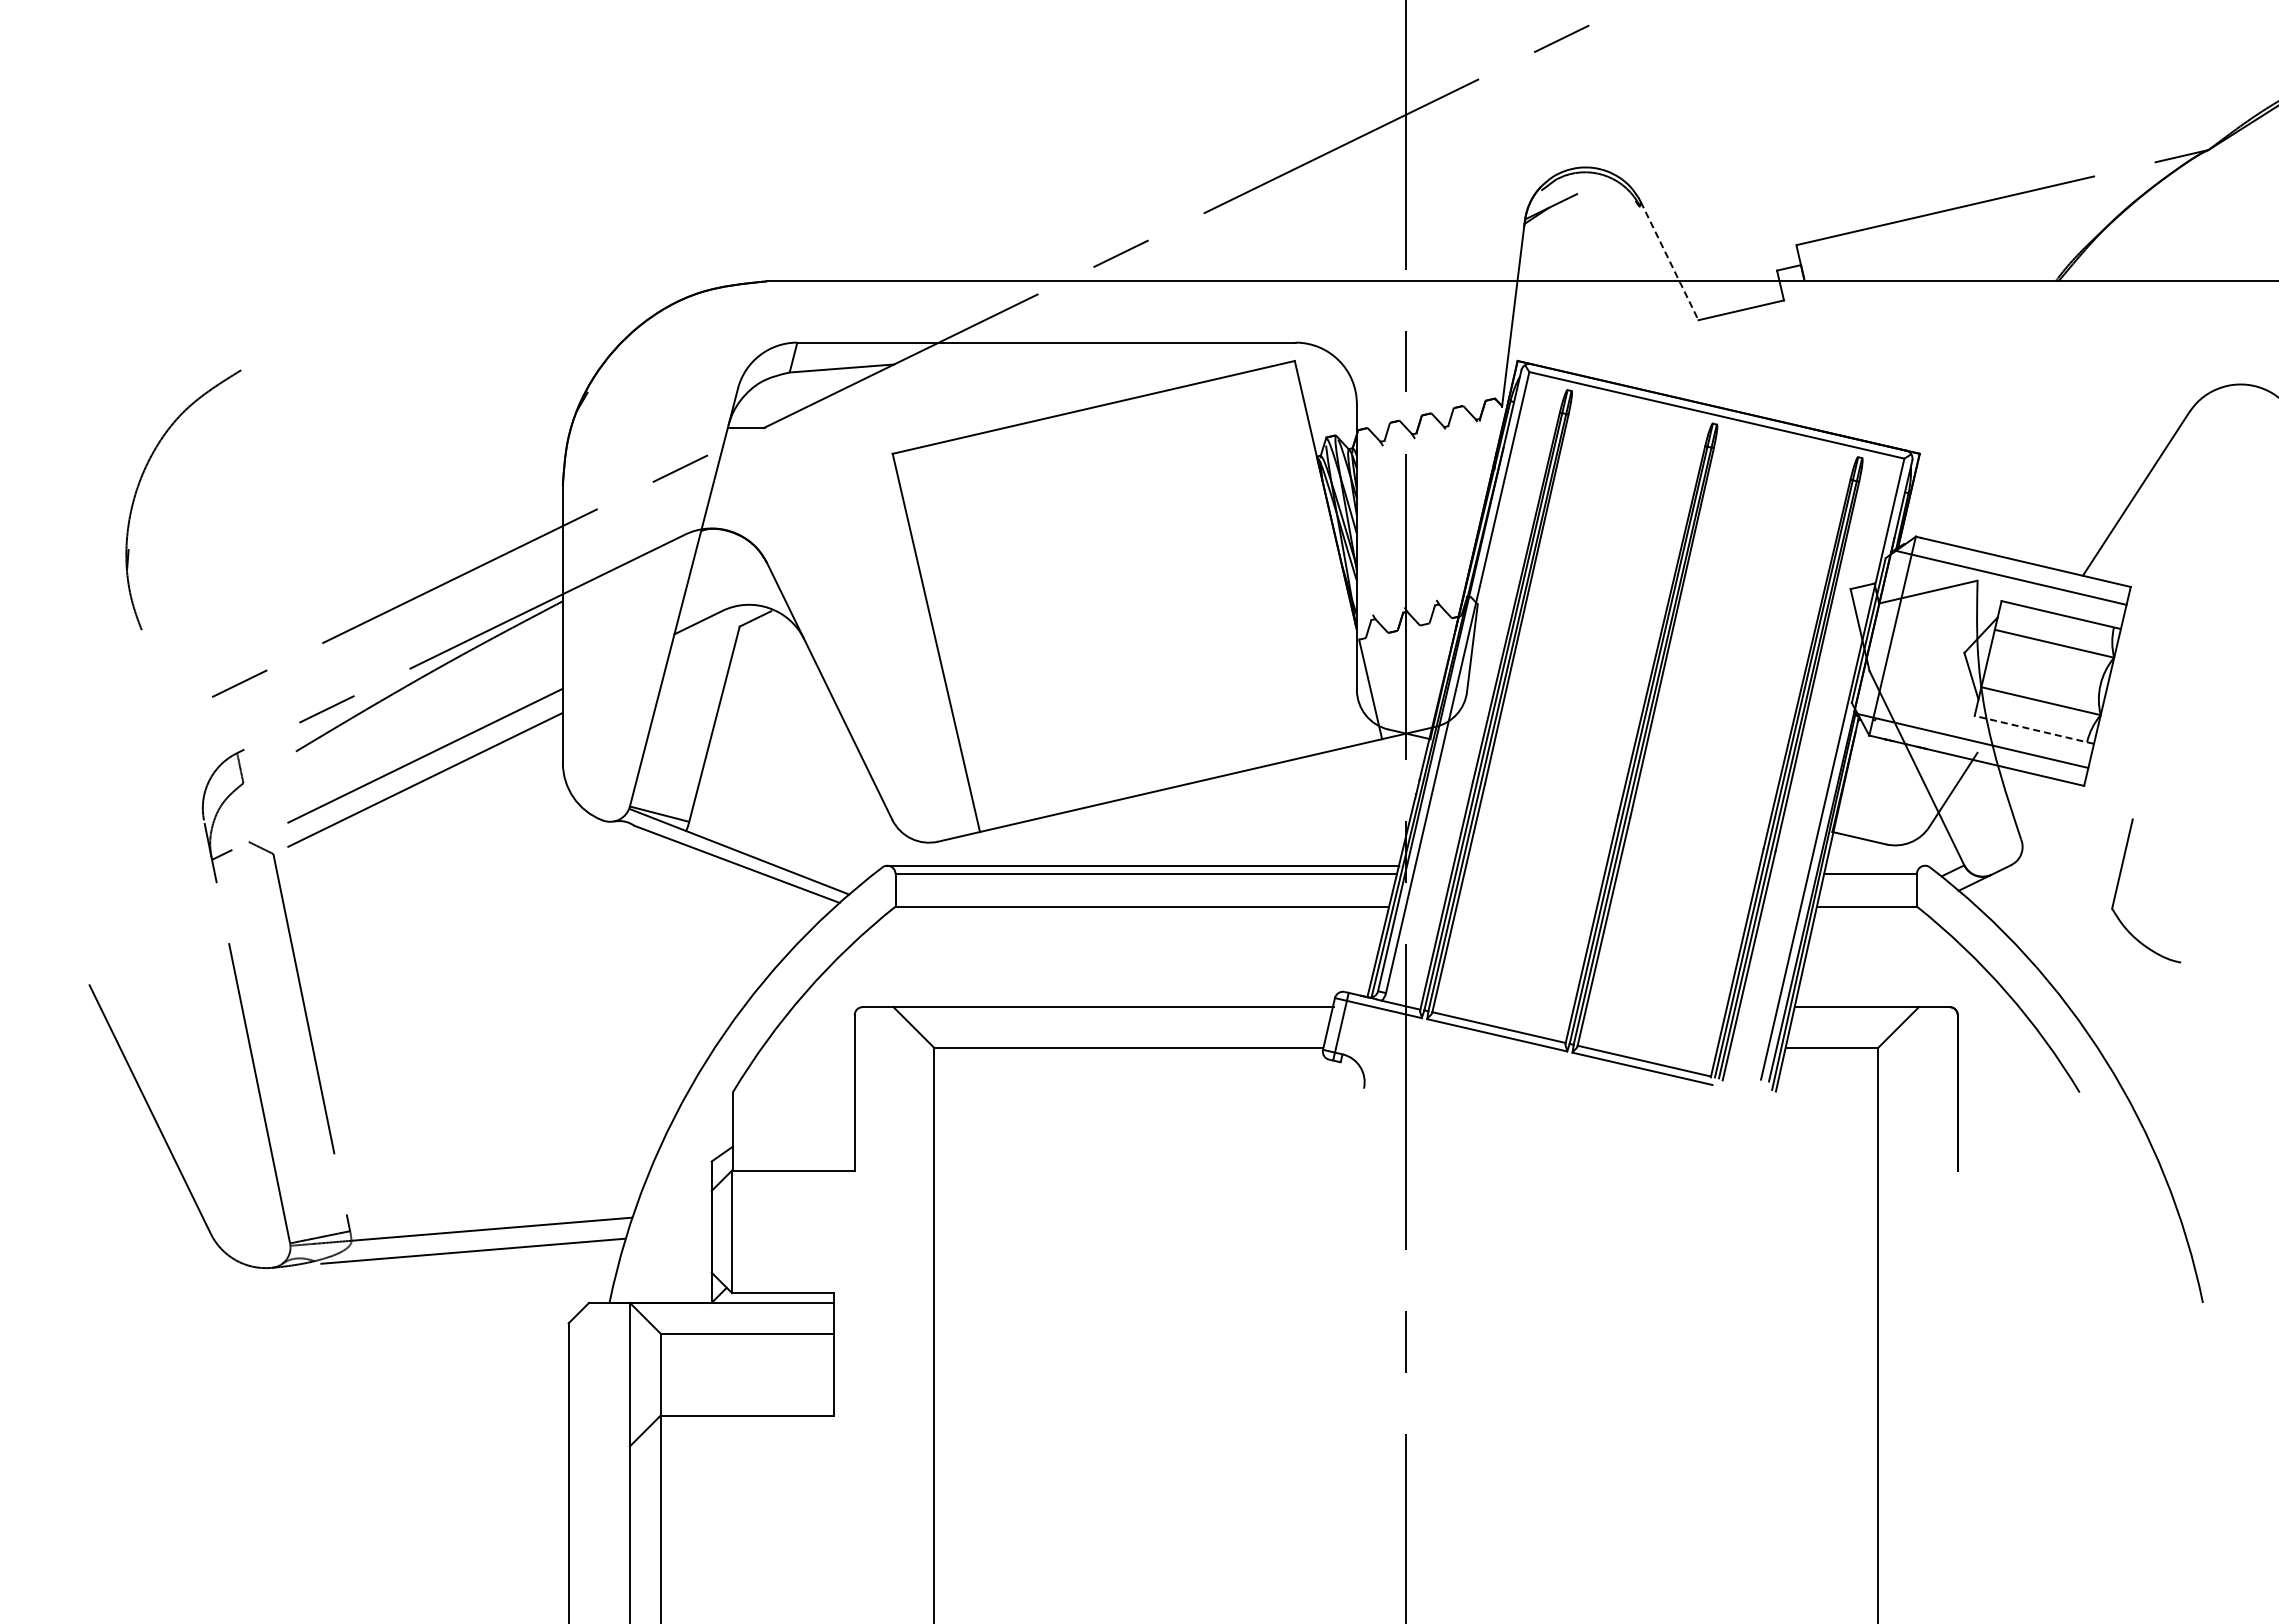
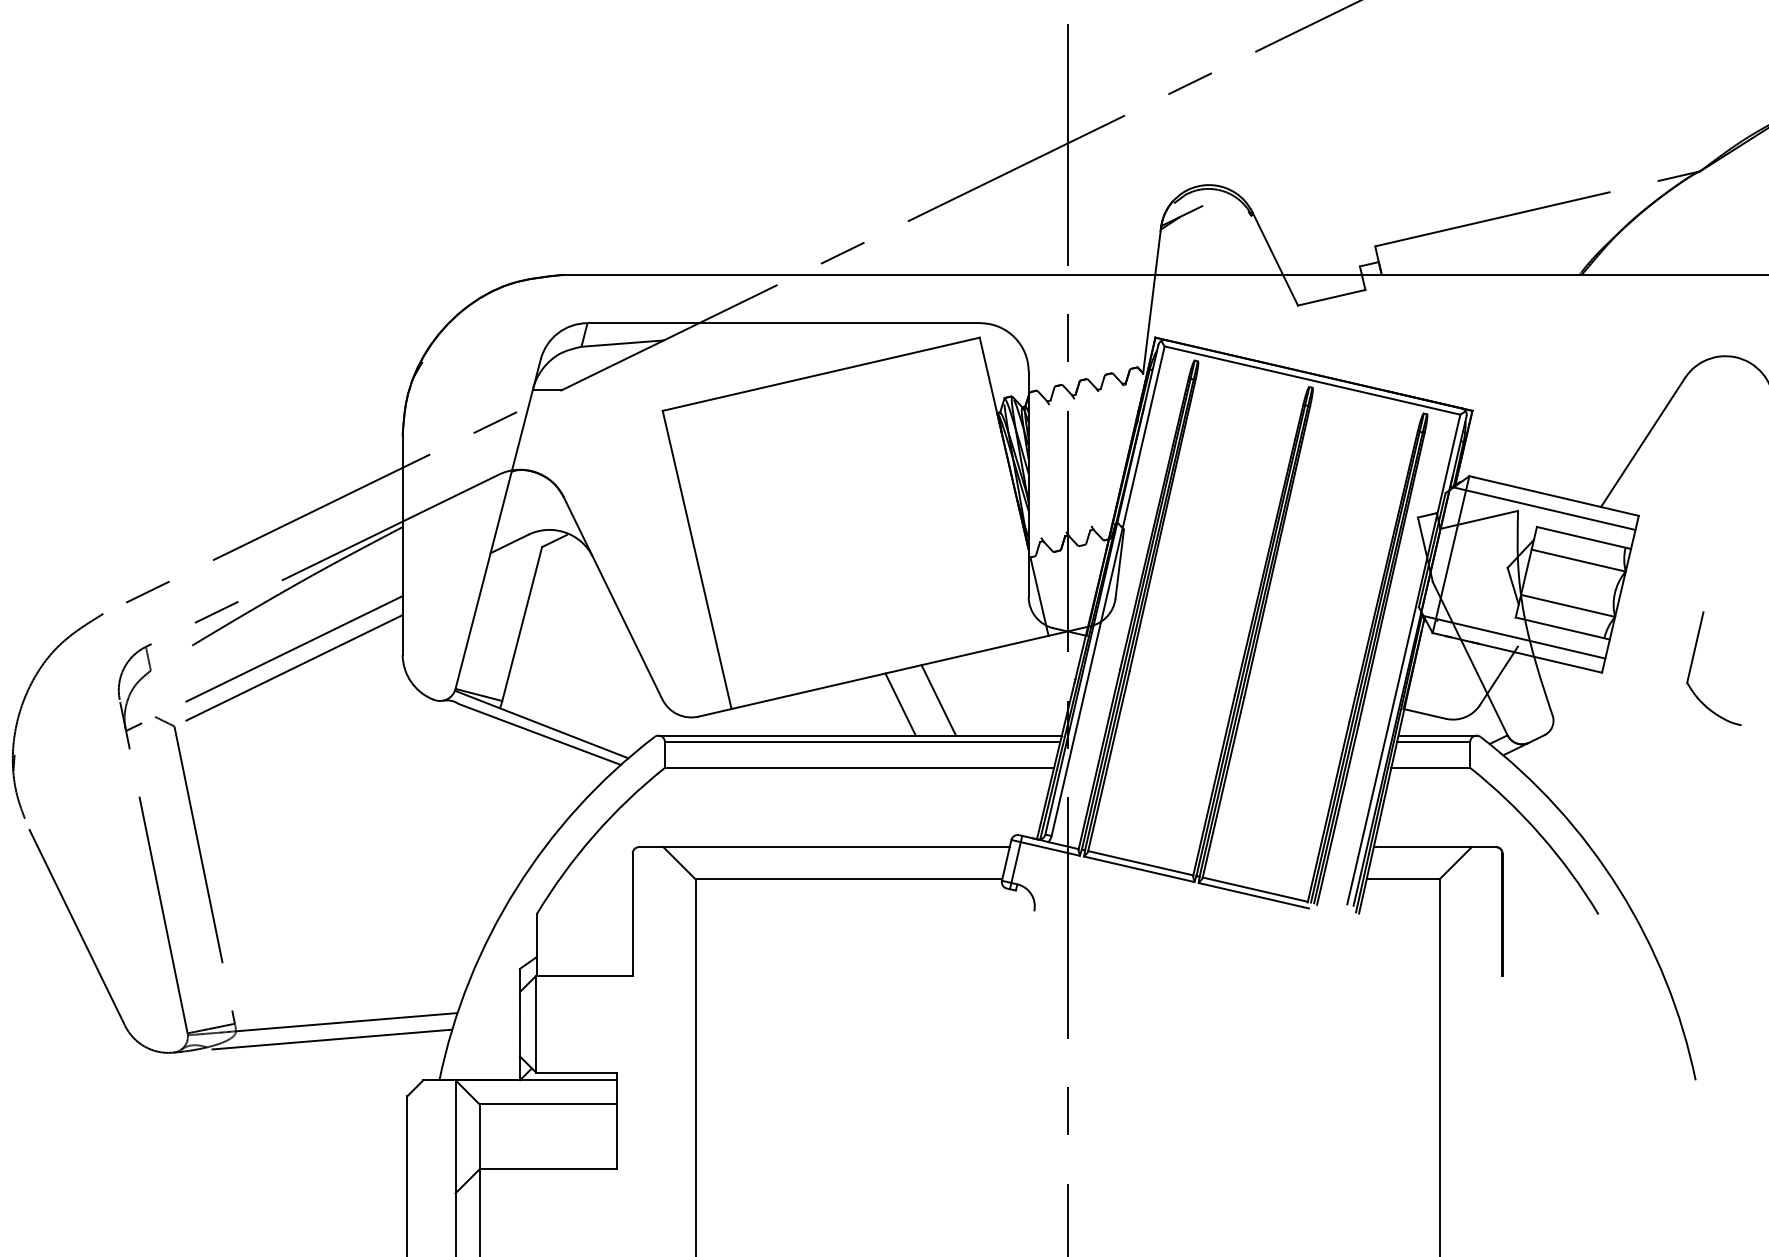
line: (1669, 261) -> (1275, 259), dashed -> solid
part: (141, 480) -> (24, 700), moved
line: (2033, 729) -> (1562, 628), dashed -> solid
line: (1242, 820) -> (938, 699), added
line: (1194, 825) -> (900, 703), added
line: (1875, 865) -> (1437, 735), added
part: (2119, 882) -> (1692, 662), moved

